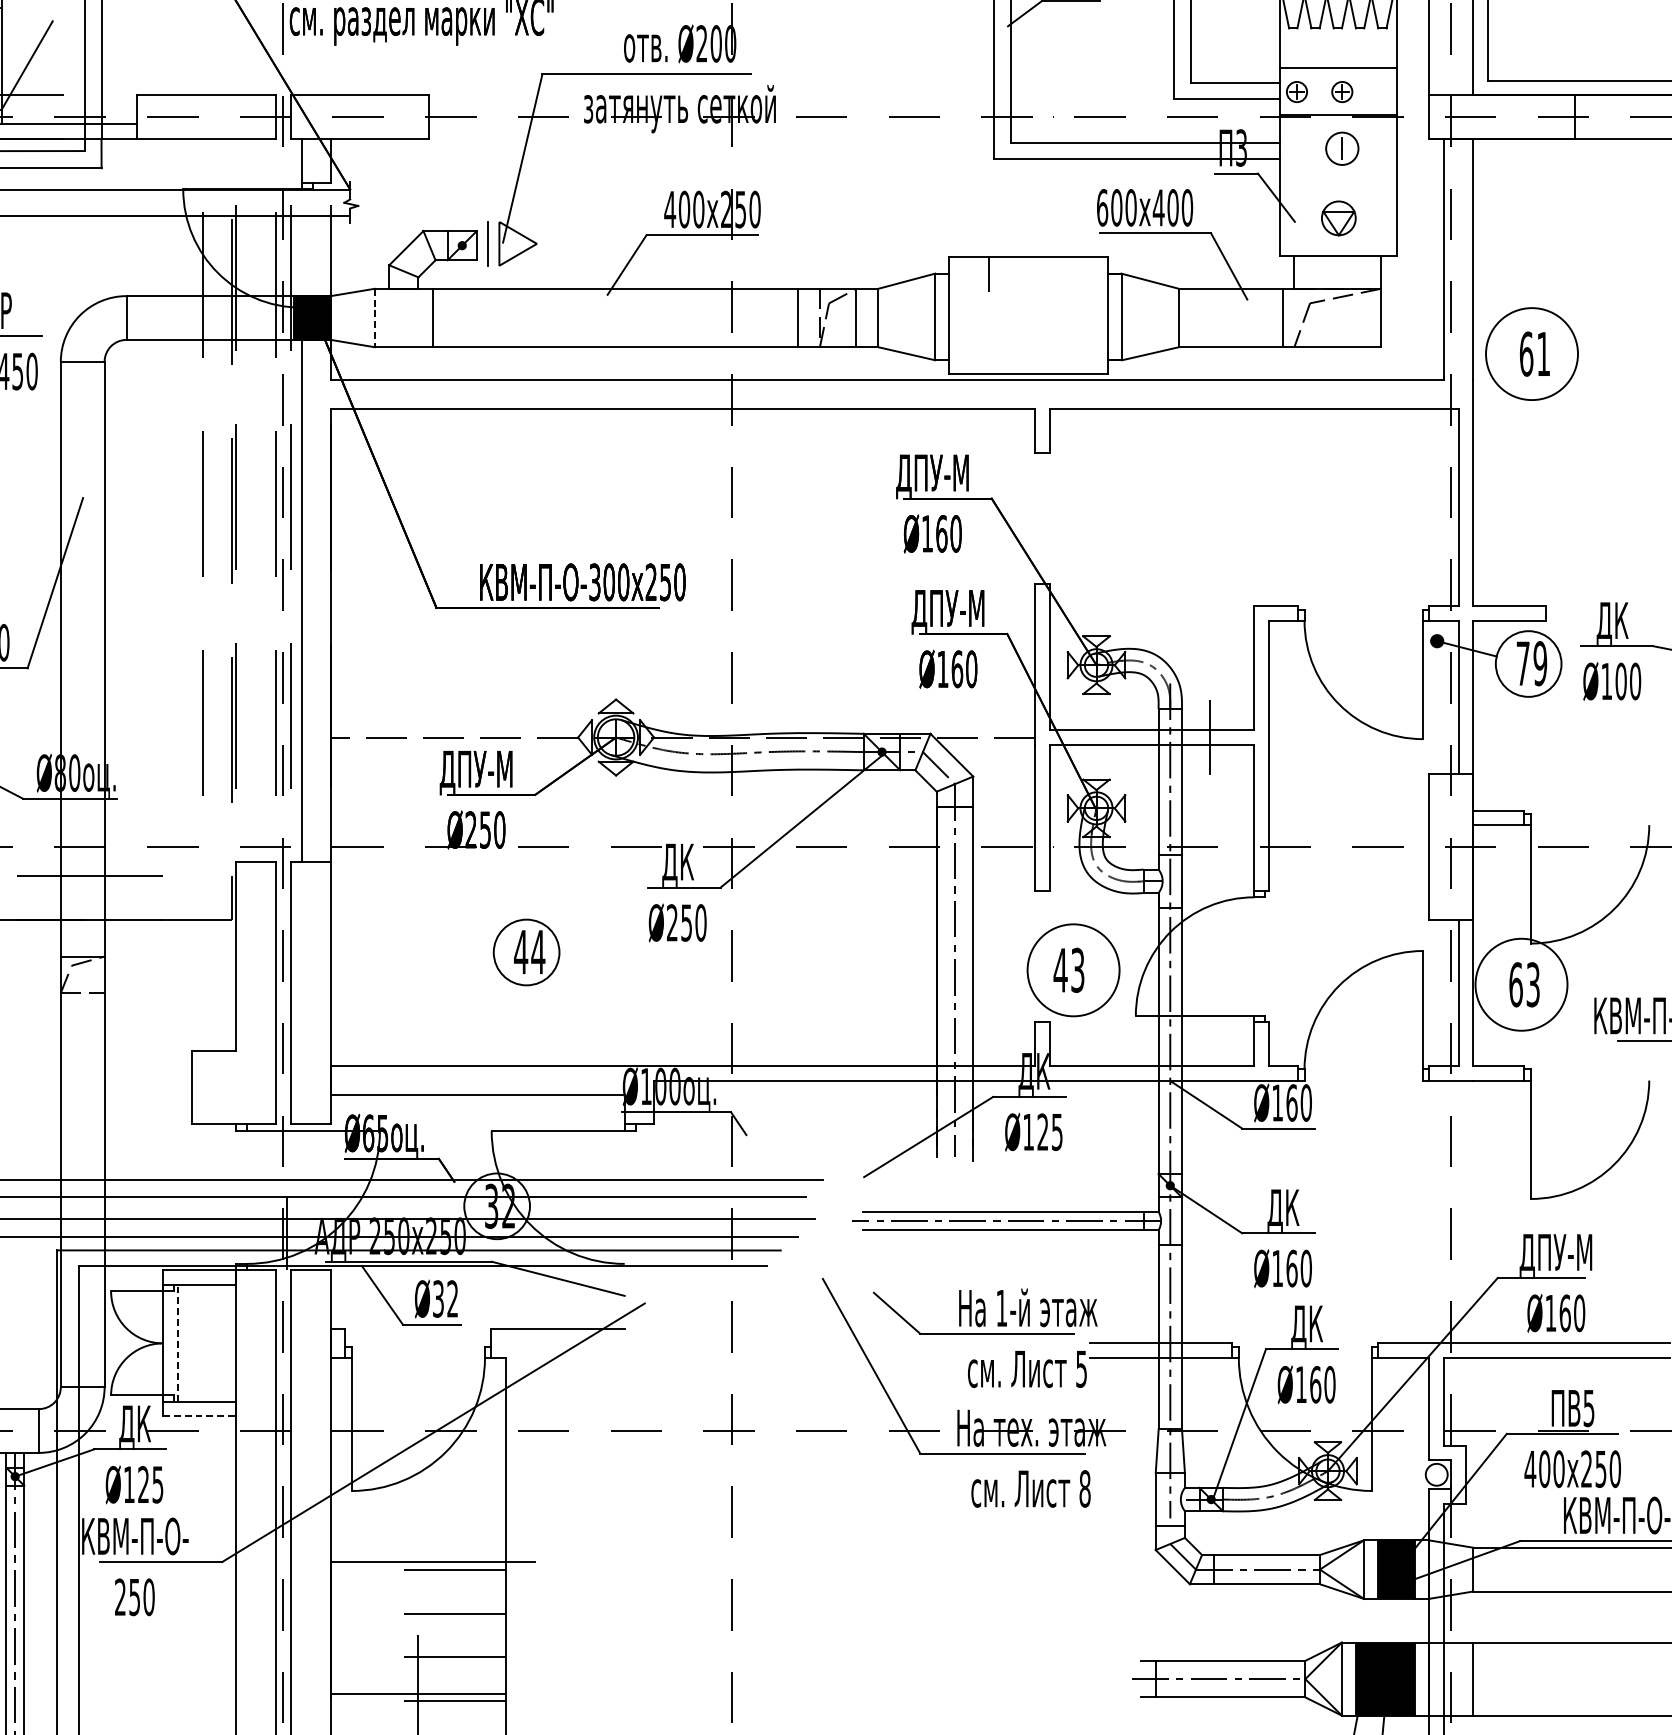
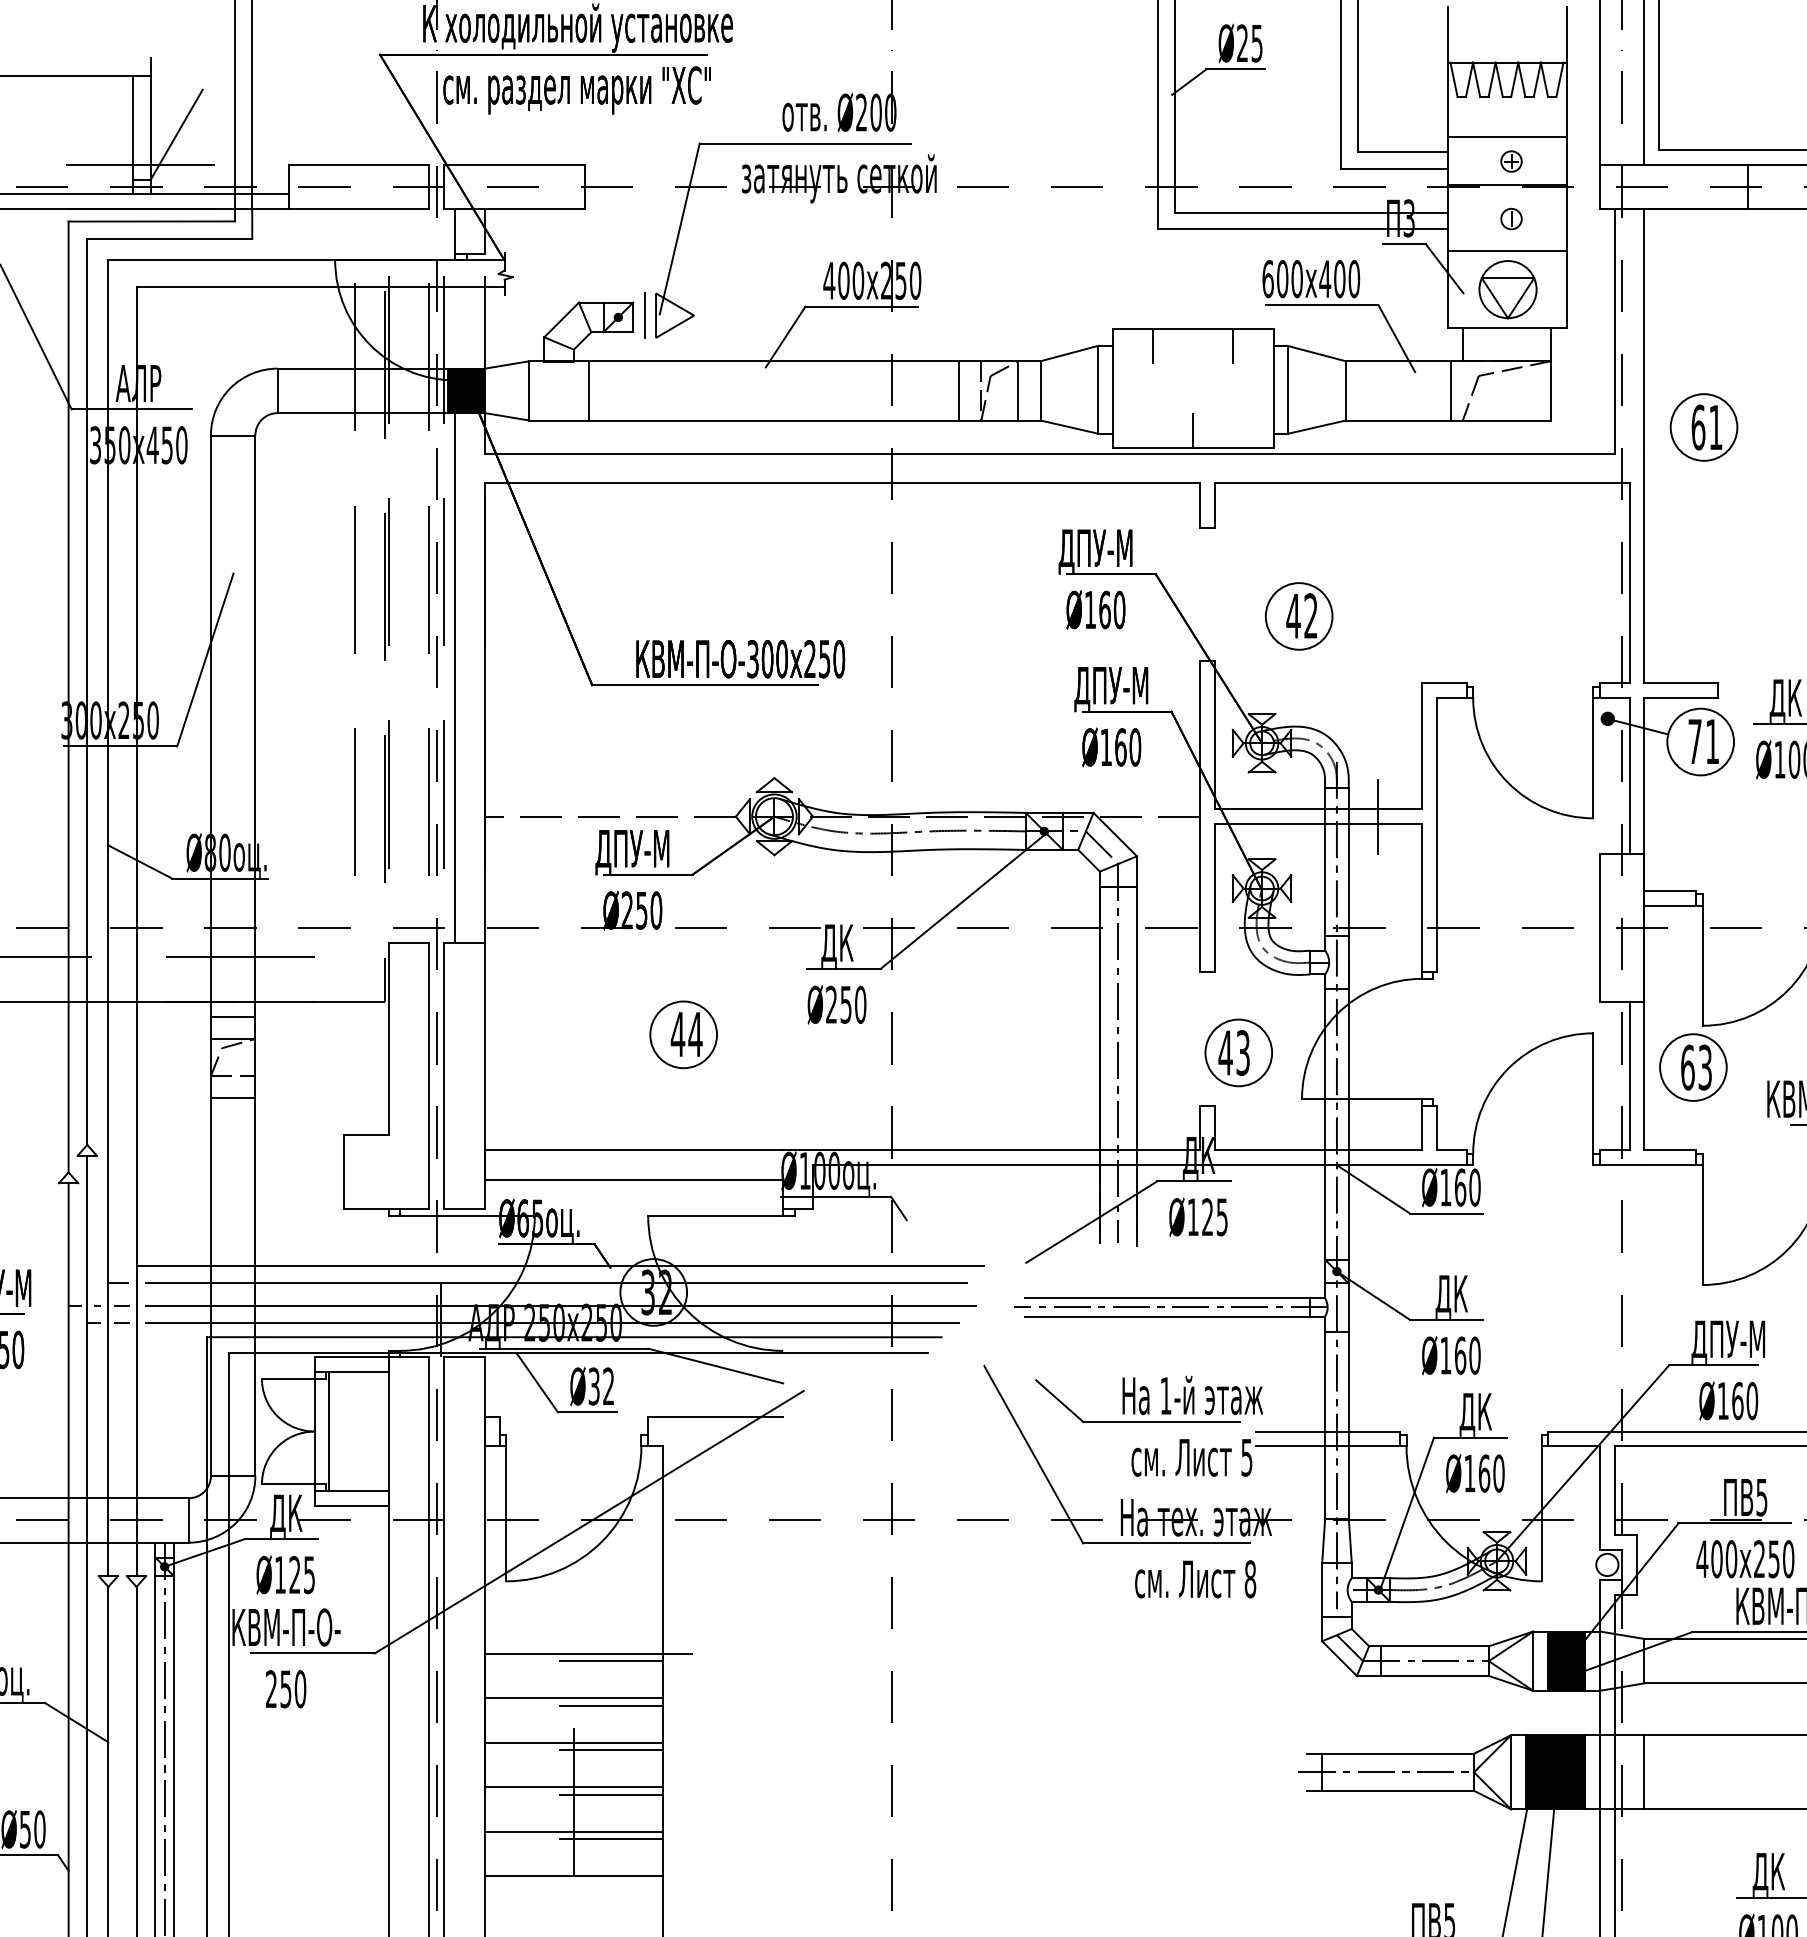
part: (1296, 91) -> (1465, 161), removed
part: (1342, 148) -> (1511, 218), size x0.62
line: (1338, 179) -> (1507, 250), added
part: (1338, 218) -> (1507, 289), size x1.67
line: (1068, 274) -> (1233, 346), added
line: (374, 317) -> (529, 390), dashed -> solid
circle: (1531, 354) -> (1703, 427), size x0.71
line: (1027, 357) -> (1192, 430), added
part: (1133, 540) -> (1299, 616), added
text: (1540, 663) -> (1712, 741), 79 -> 71
line: (82, 934) -> (232, 1016), added
circle: (1073, 969) -> (1238, 1052), size x0.71
circle: (1521, 984) -> (1693, 1067), size x0.71
line: (82, 1015) -> (232, 1098), added
line: (177, 1343) -> (329, 1431), dashed -> solid
line: (200, 1416) -> (352, 1505), dashed -> solid
line: (418, 1606) -> (573, 1698), added
line: (418, 1649) -> (573, 1742), added

